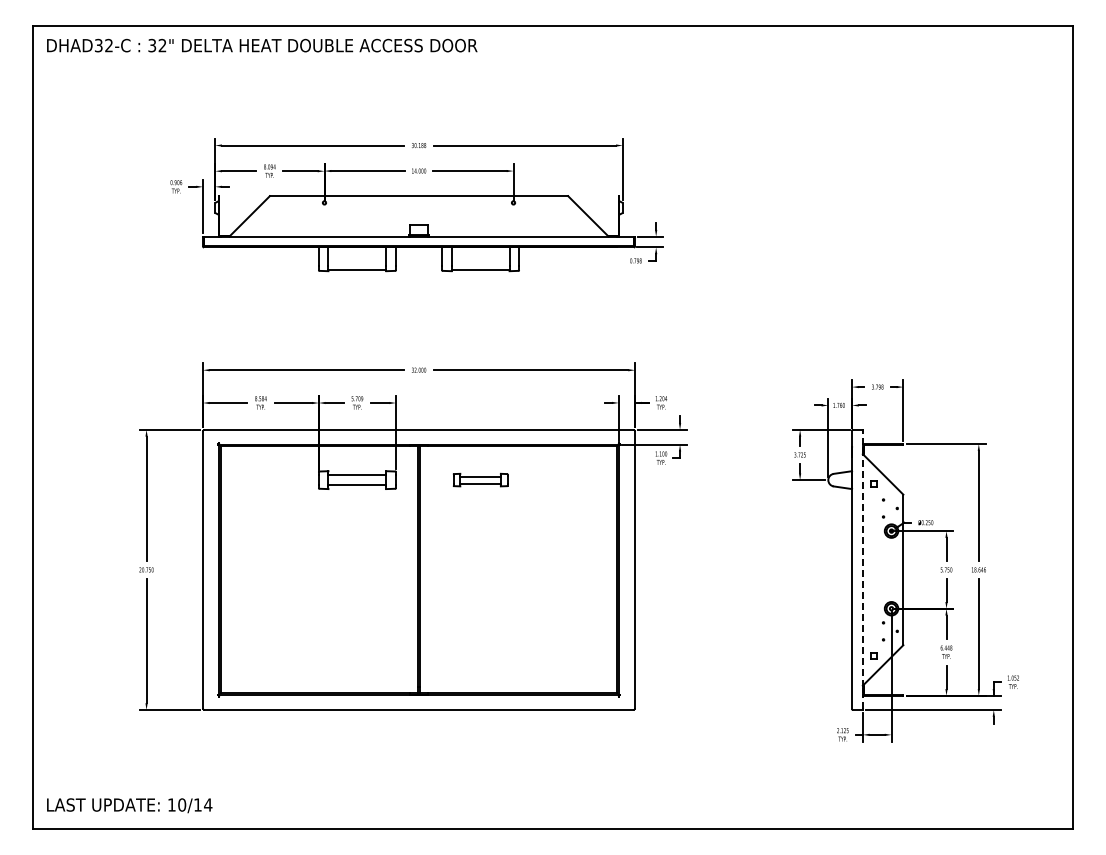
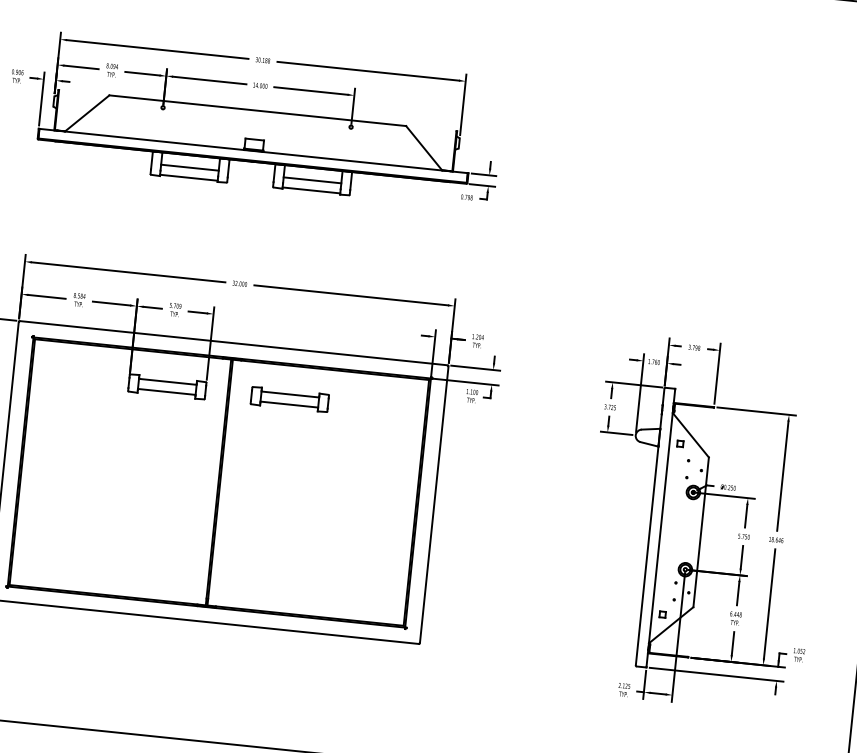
line: (357, 259) -> (190, 167), added
line: (480, 259) -> (312, 180), added
part: (480, 479) -> (289, 398), size x1.43
line: (862, 569) -> (660, 527), dashed -> solid

